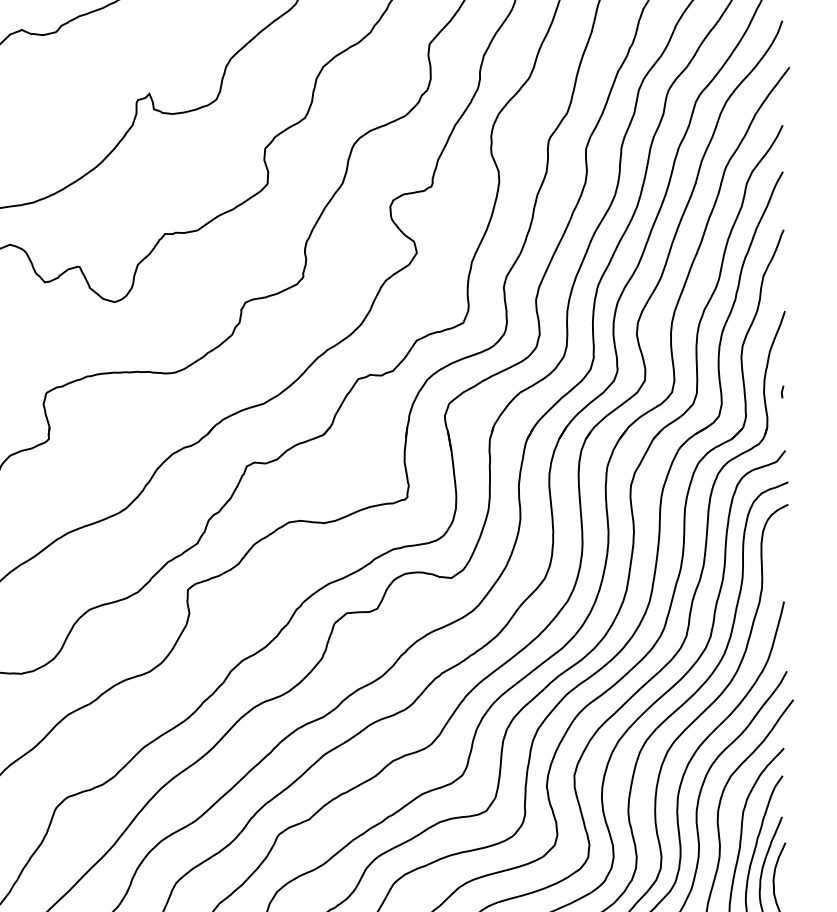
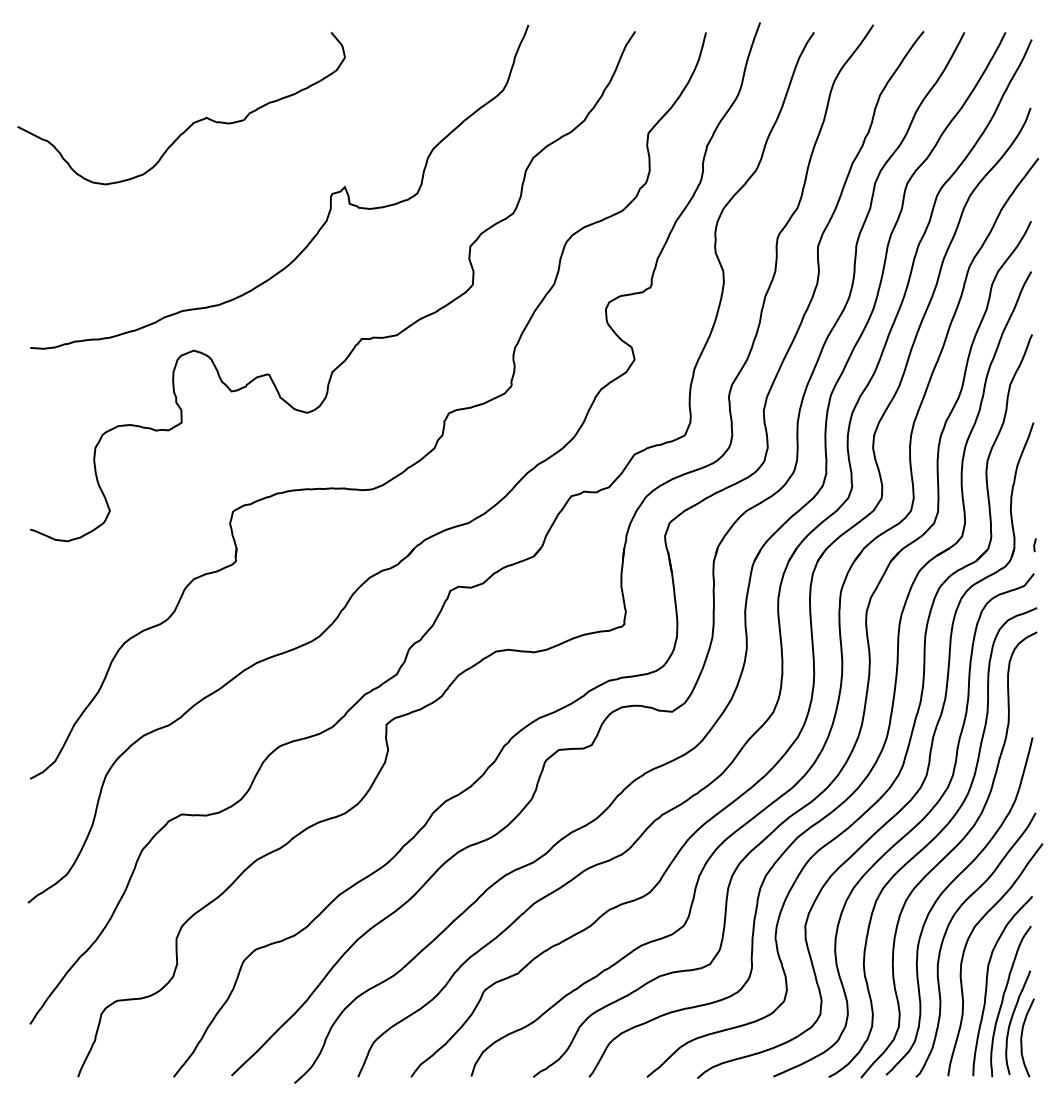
line: (782, 392) -> (1034, 545), moved

